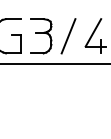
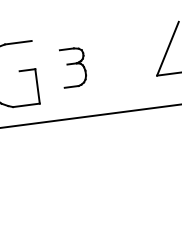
part: (41, 36) -> (74, 67), size x0.6
line: (68, 36) -> (123, 61), removed

